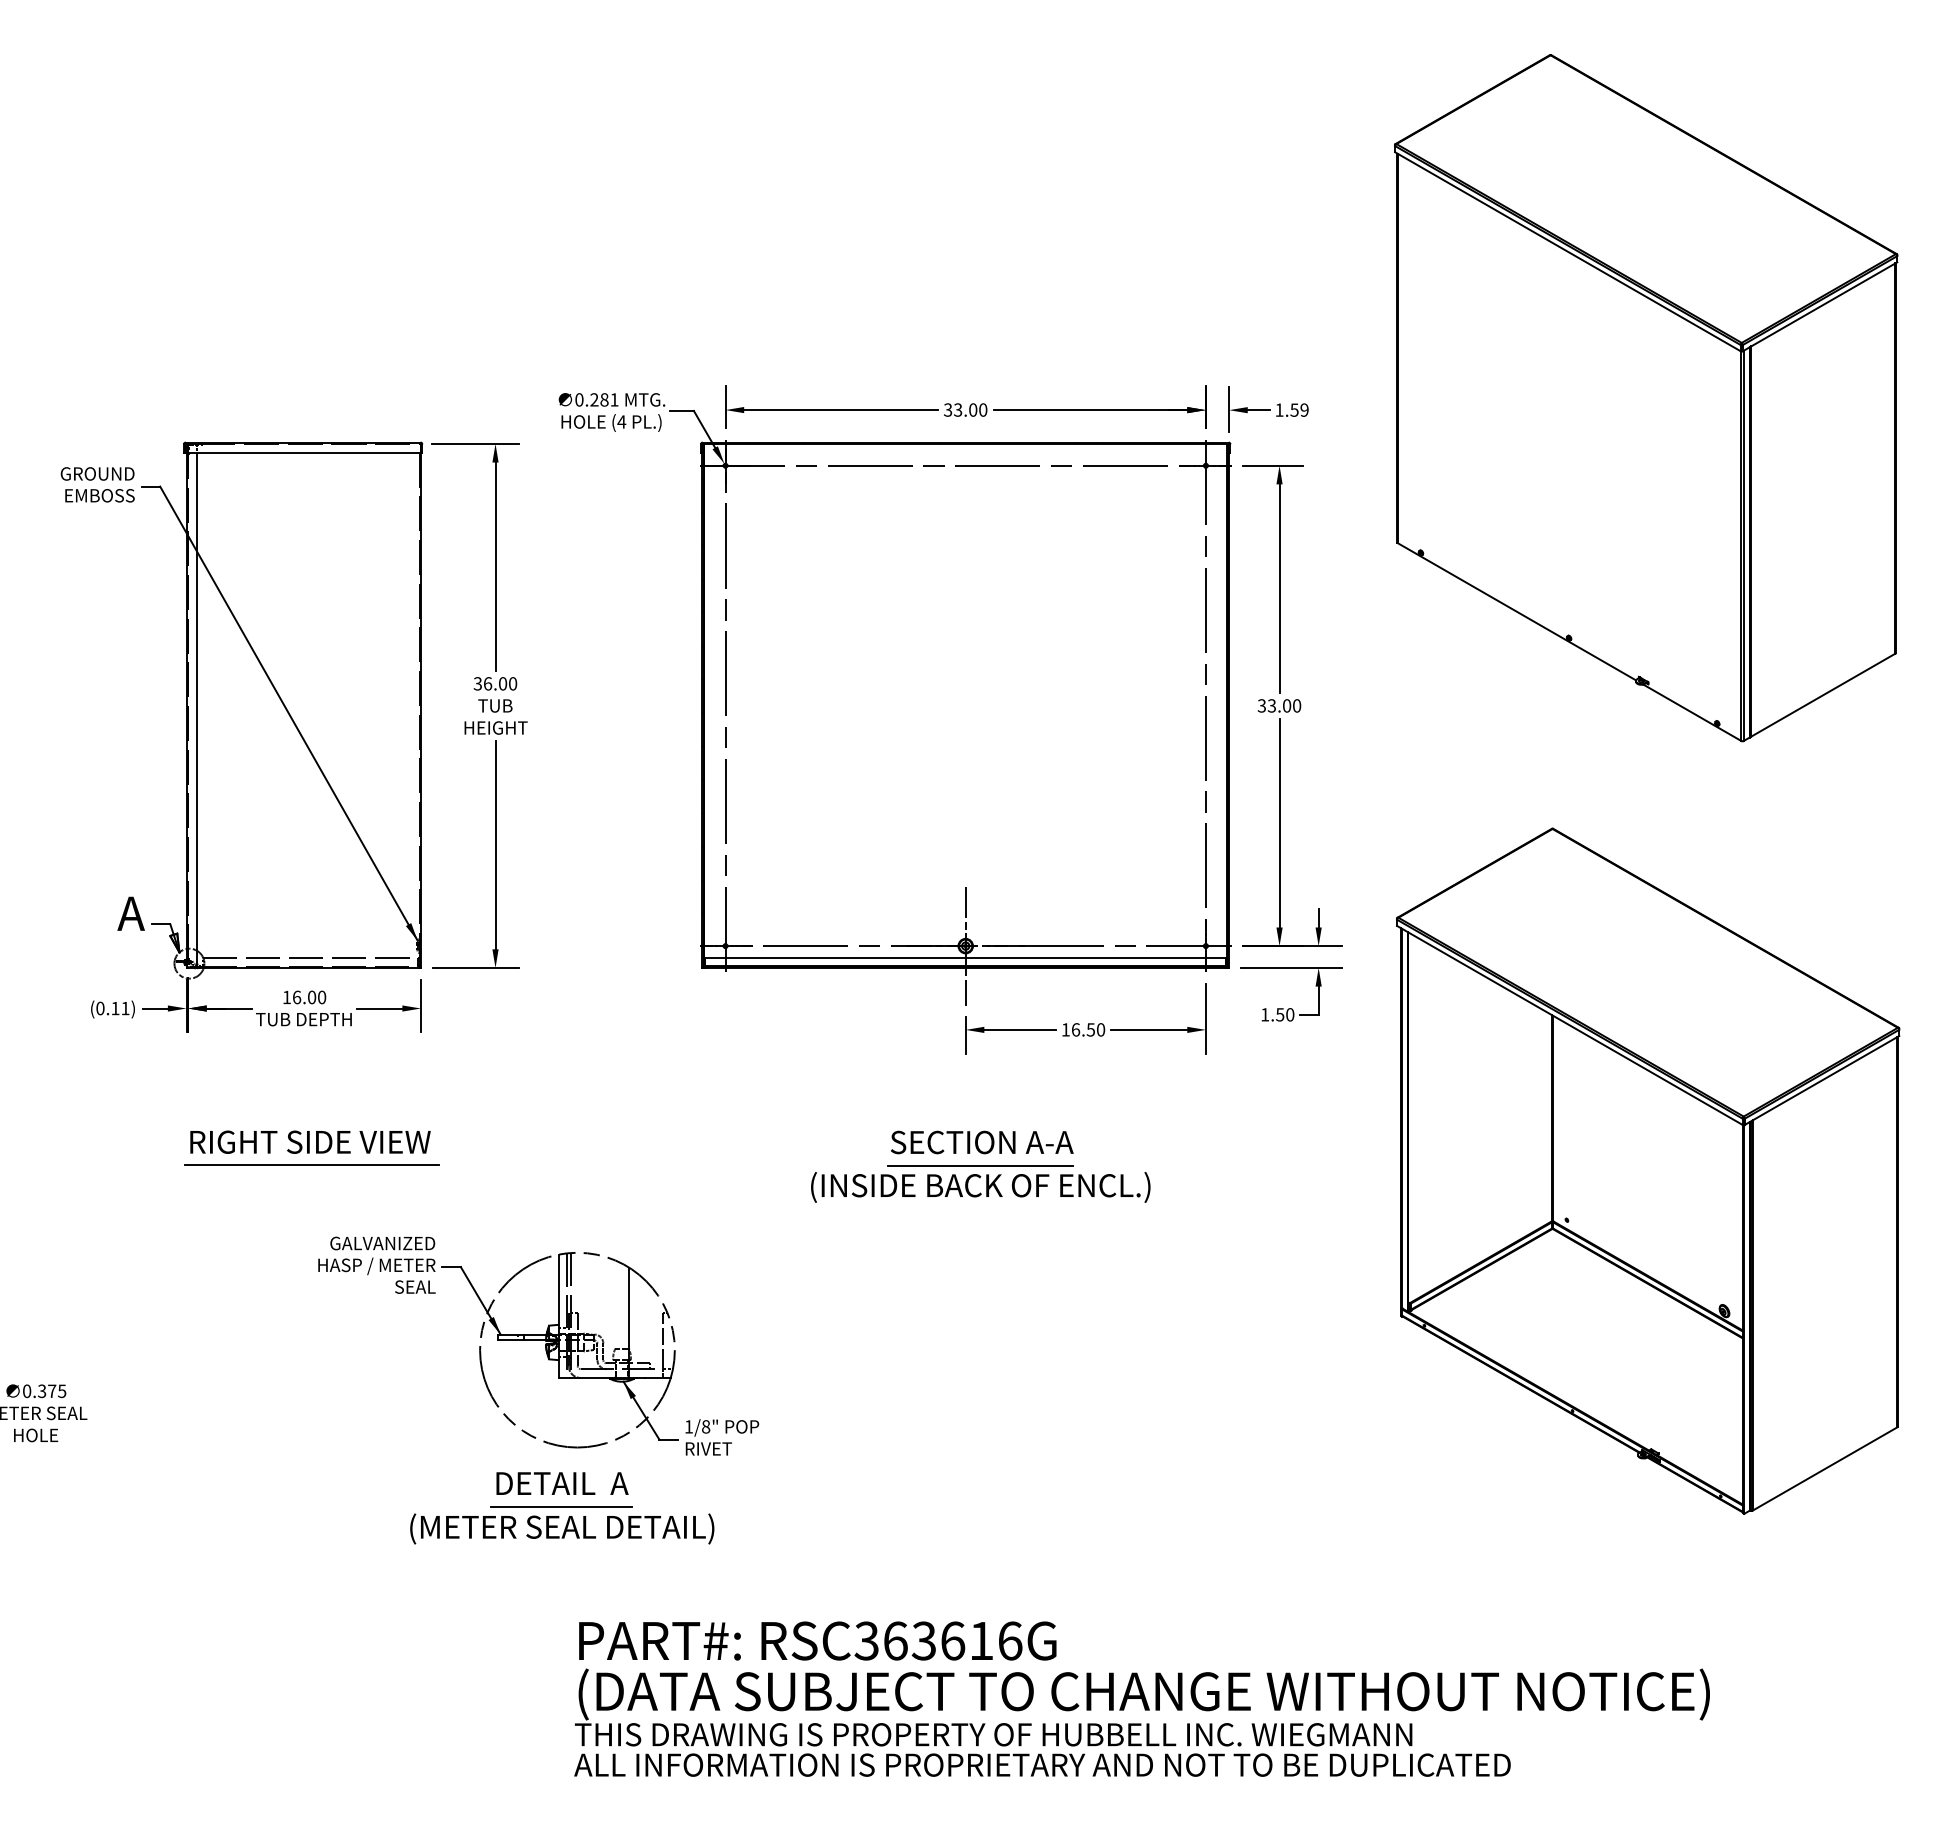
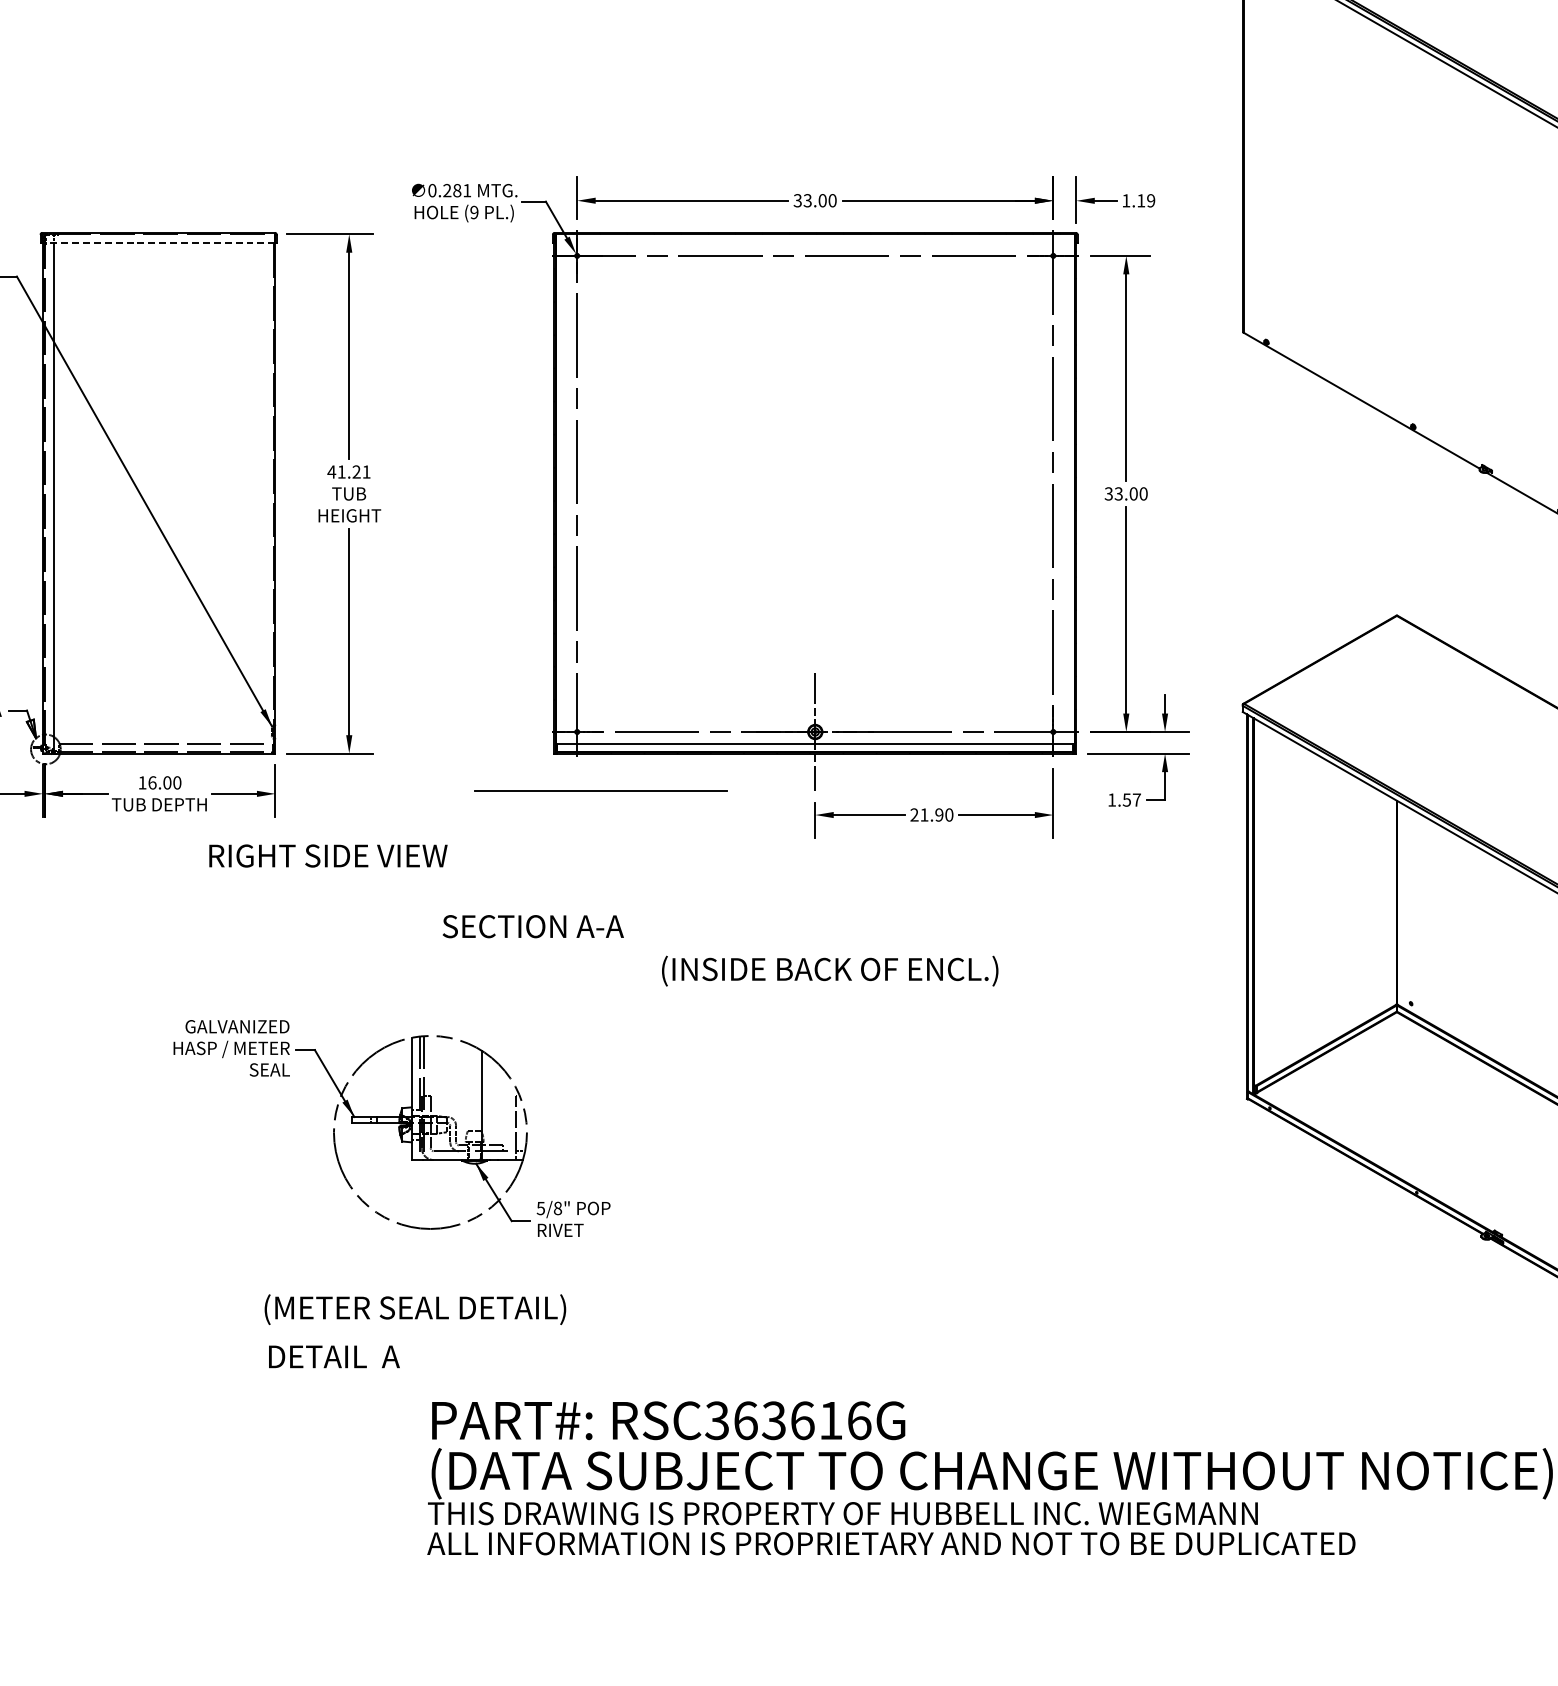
text: (1294, 409) -> (1141, 200), 1.59 -> 1.19
text: (621, 421) -> (474, 212), (4 -> (9
line: (303, 452) -> (158, 242), solid -> dashed
text: (495, 683) -> (349, 471), 36.00 -> 41.21
text: (1290, 1014) -> (1137, 799), 1.50 -> 1.57
text: (1077, 1029) -> (926, 814), 16.50 -> 21.90
text: (310, 1141) -> (328, 855), moved
text: (982, 1142) -> (533, 926), moved
line: (311, 1164) -> (599, 789), moved
line: (980, 1165) -> (829, 949), removed
text: (688, 1426) -> (540, 1208), 1/8" -> 5/8"
text: (562, 1483) -> (334, 1356), moved
line: (561, 1506) -> (414, 1287), removed

